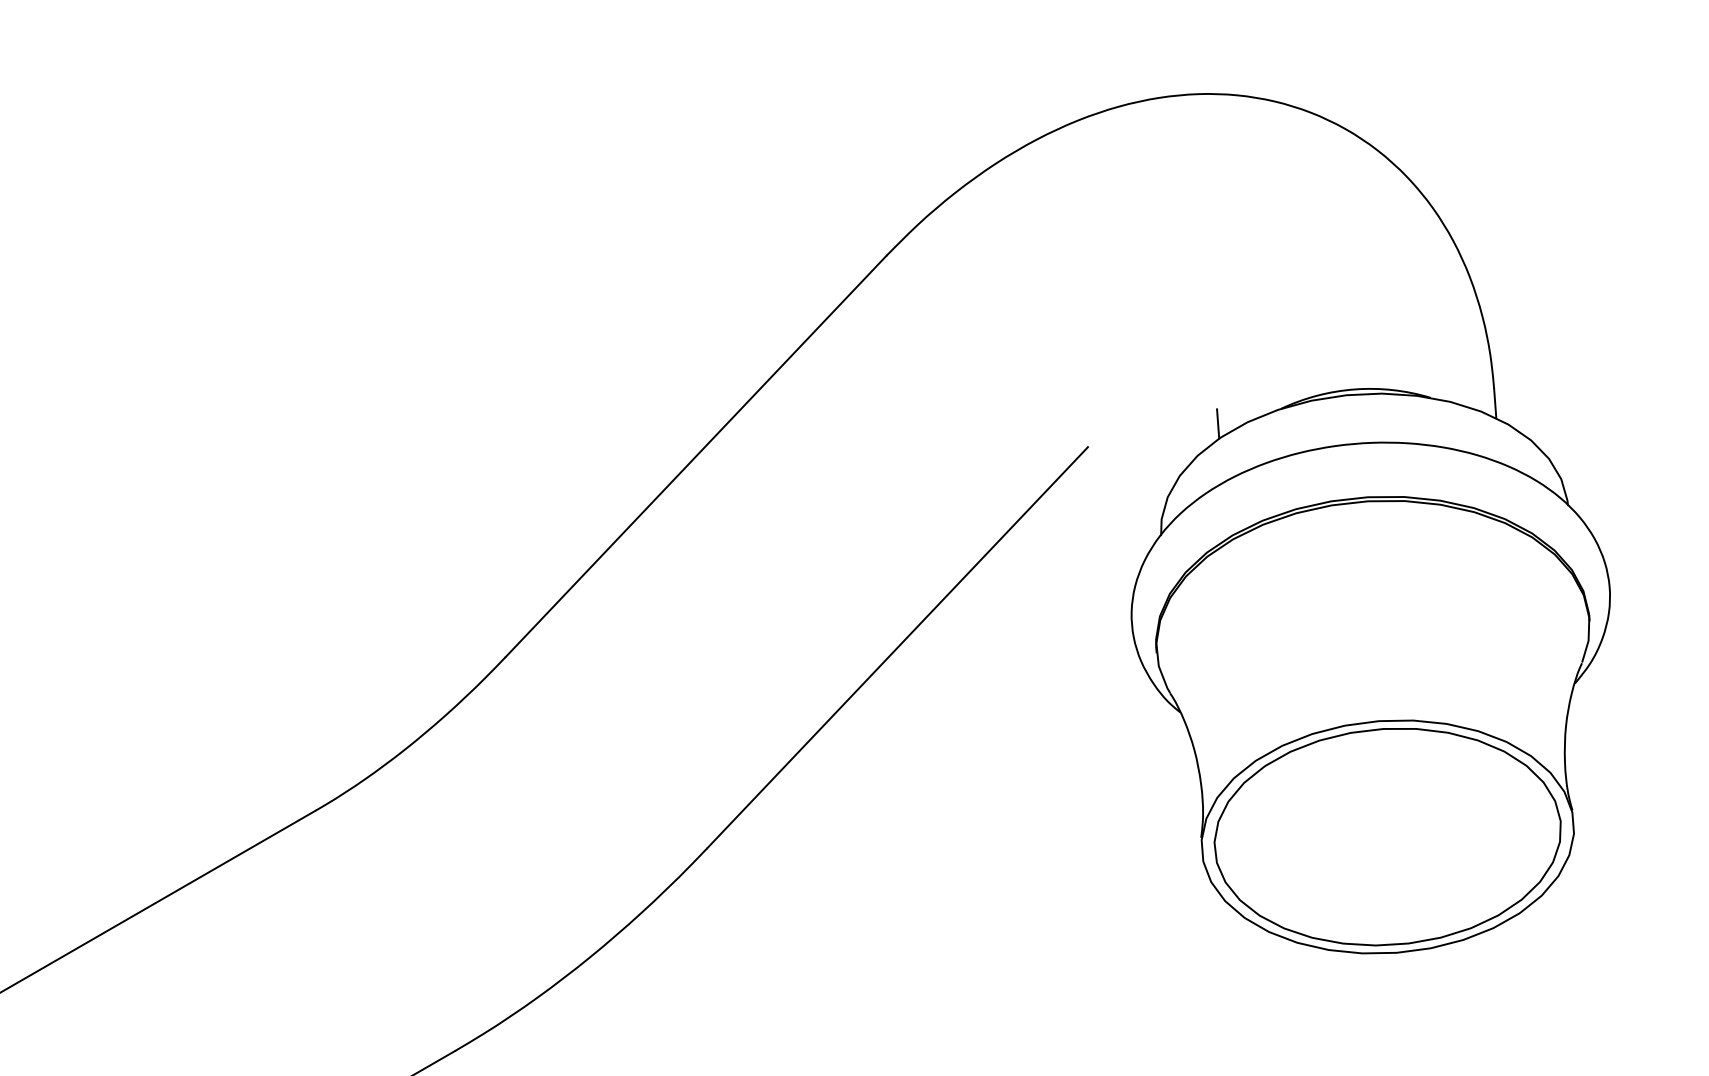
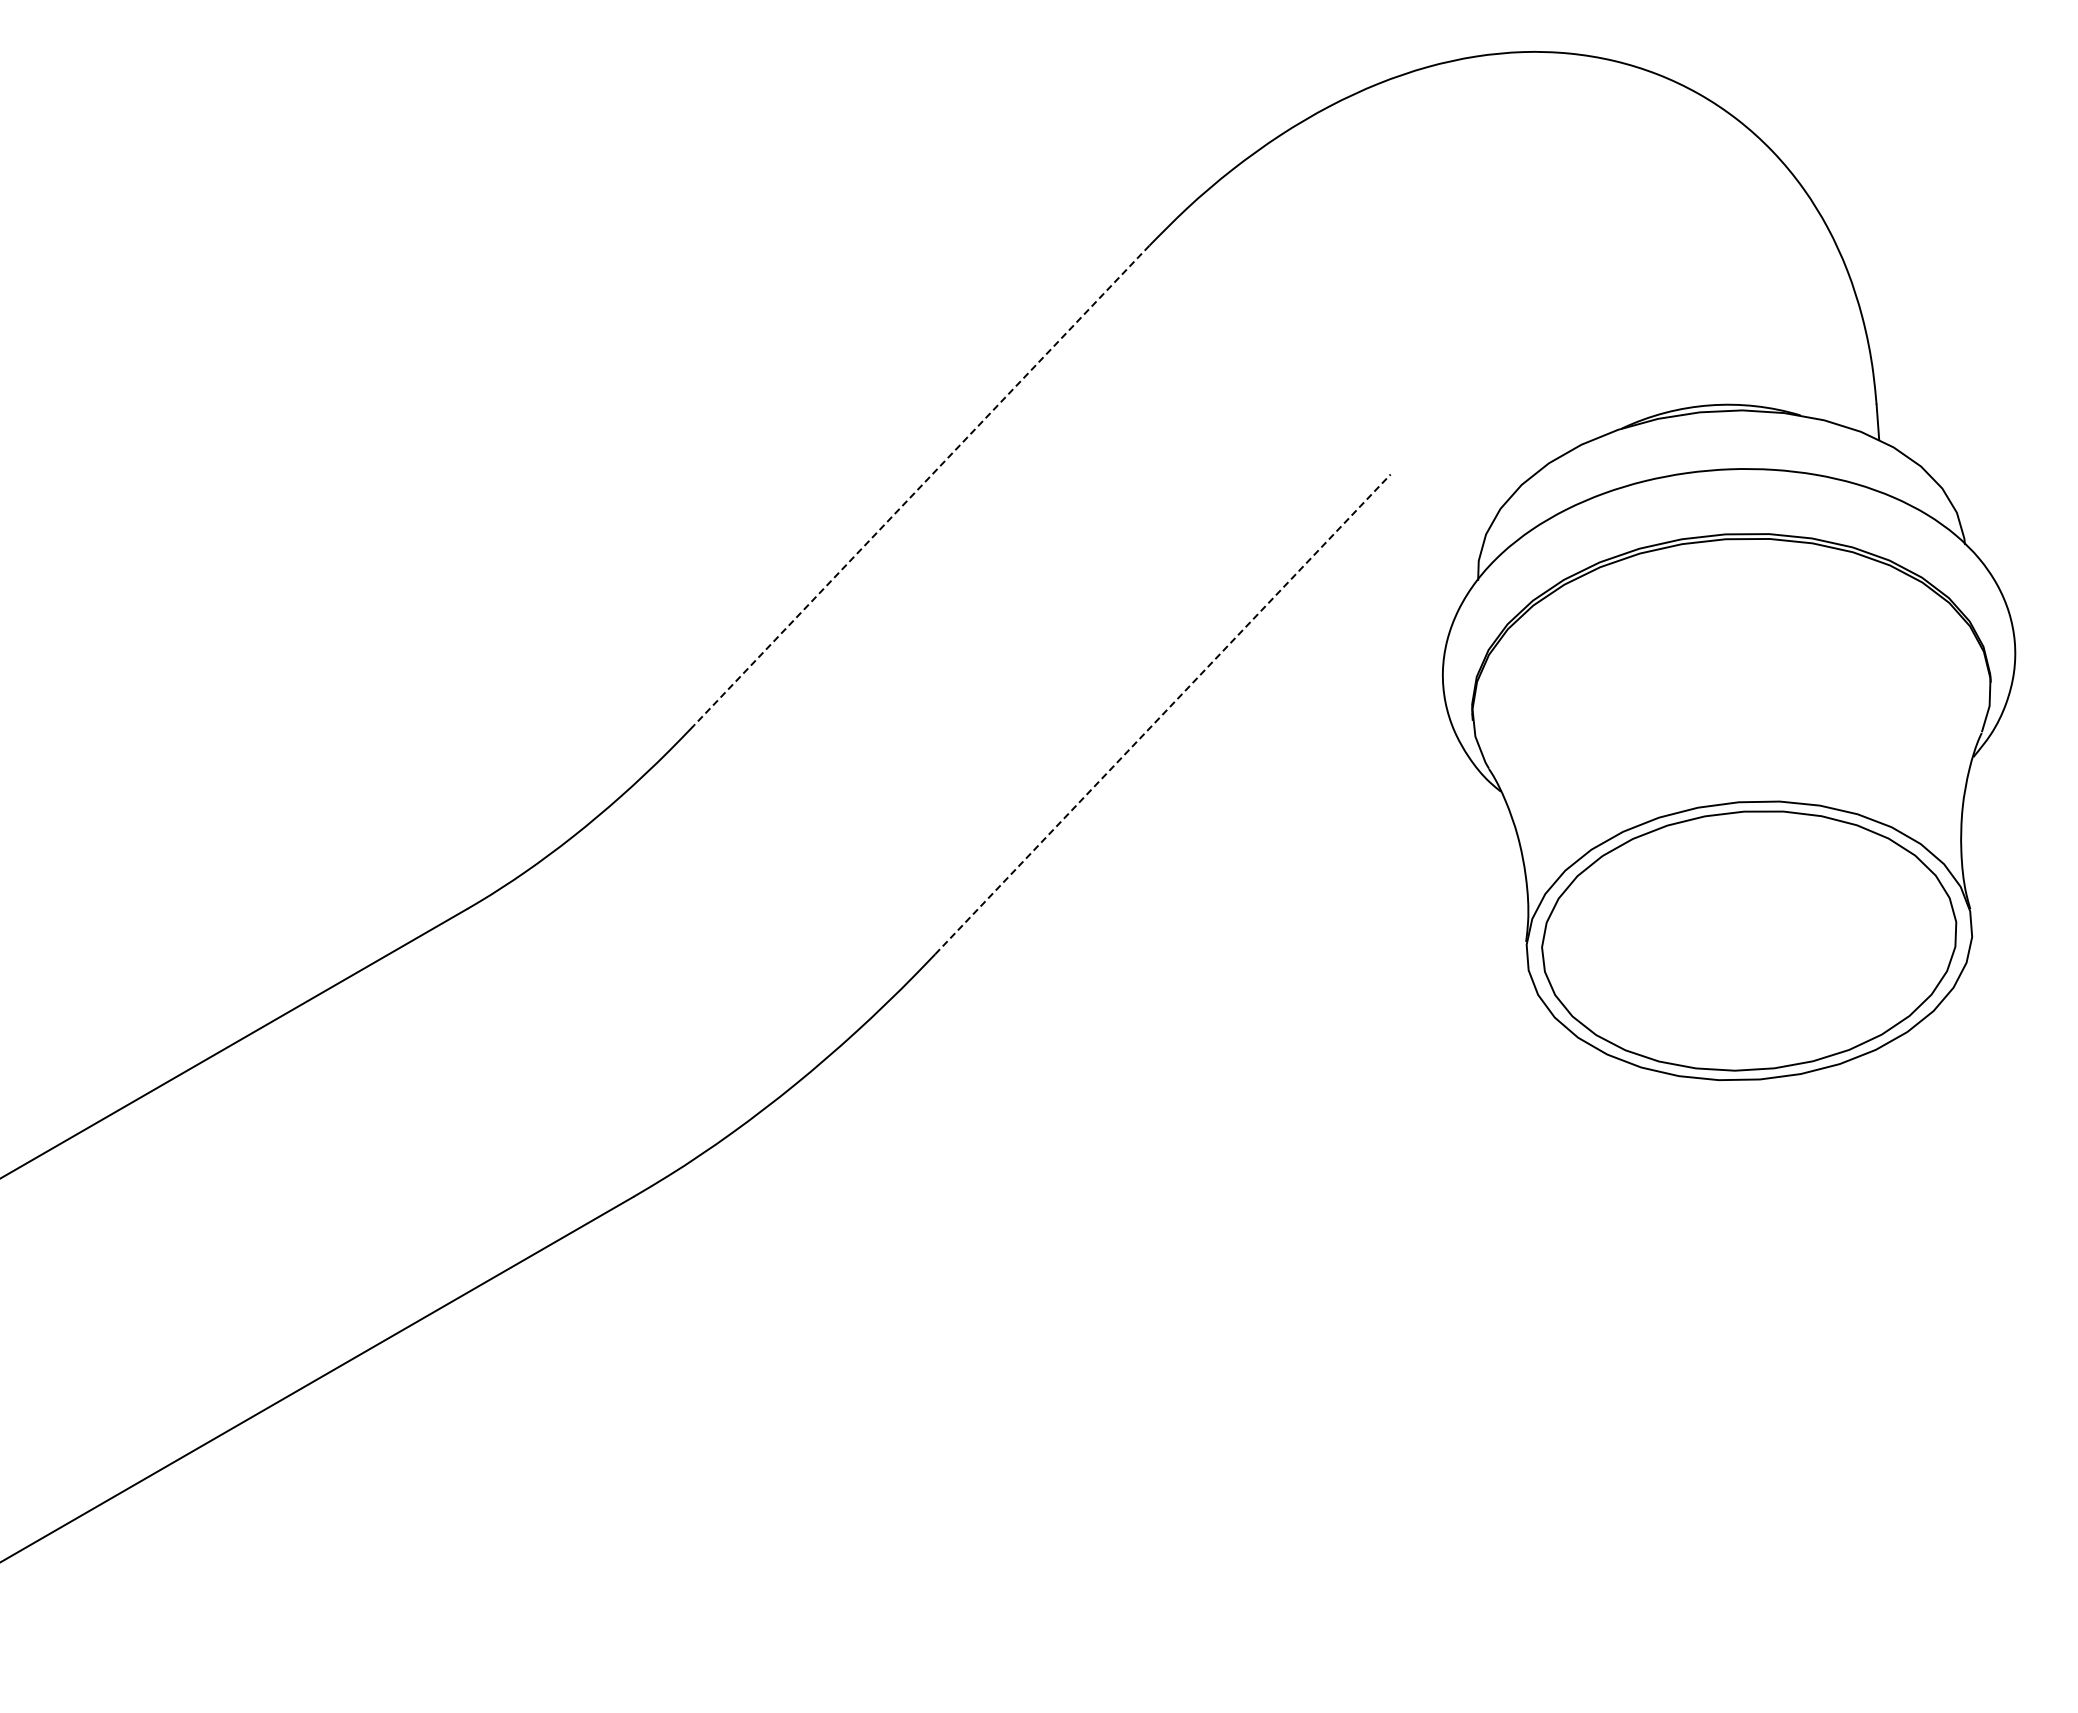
line: (1218, 423) -> (1546, 446), removed
line: (695, 456) -> (921, 485), solid -> dashed
line: (897, 647) -> (1162, 714), solid -> dashed

